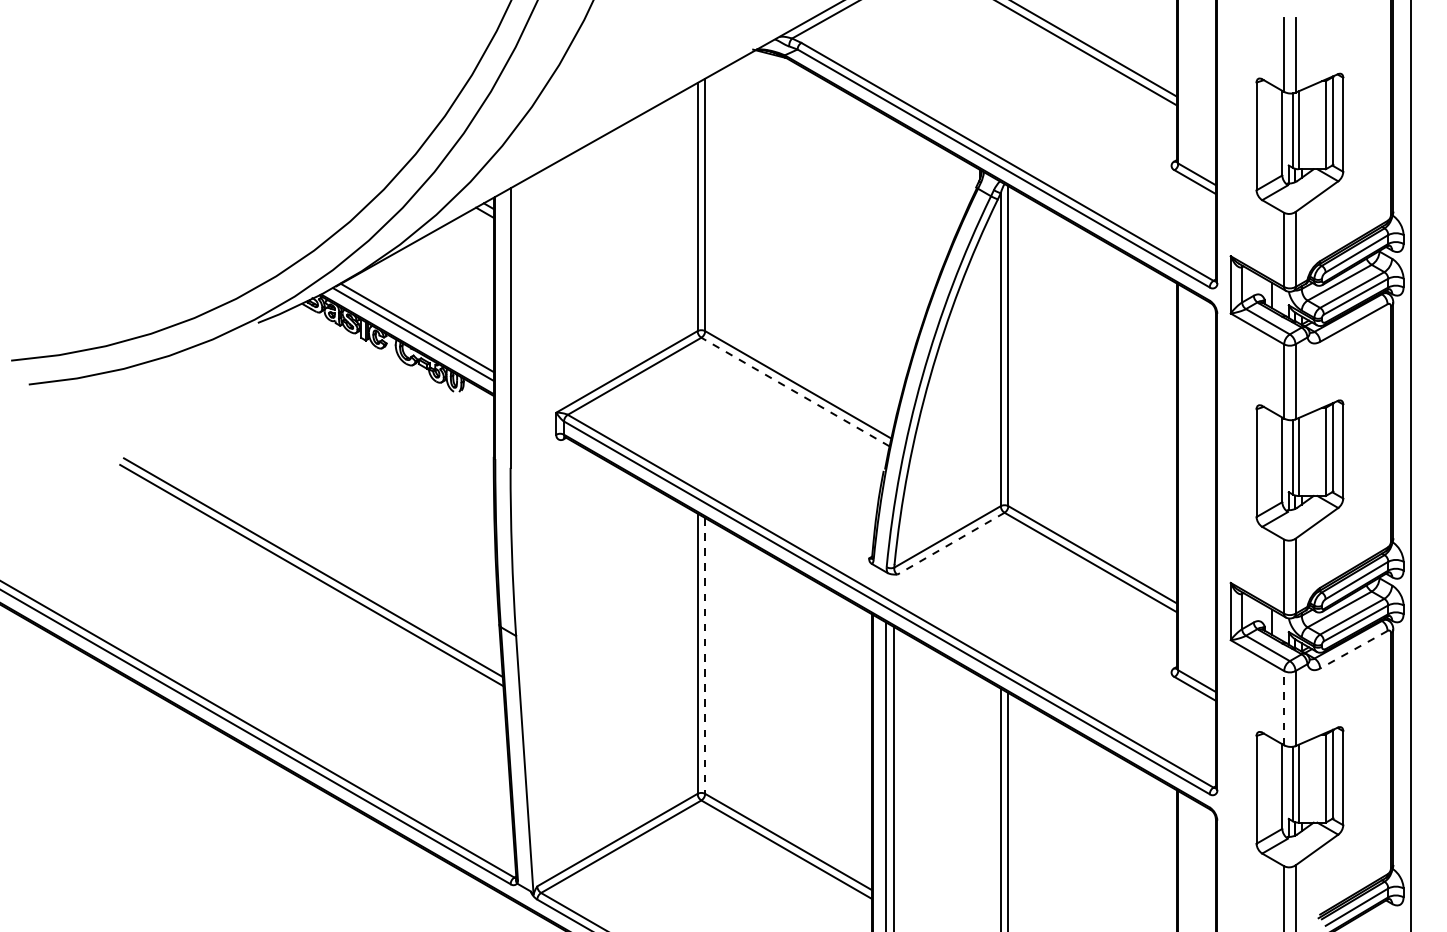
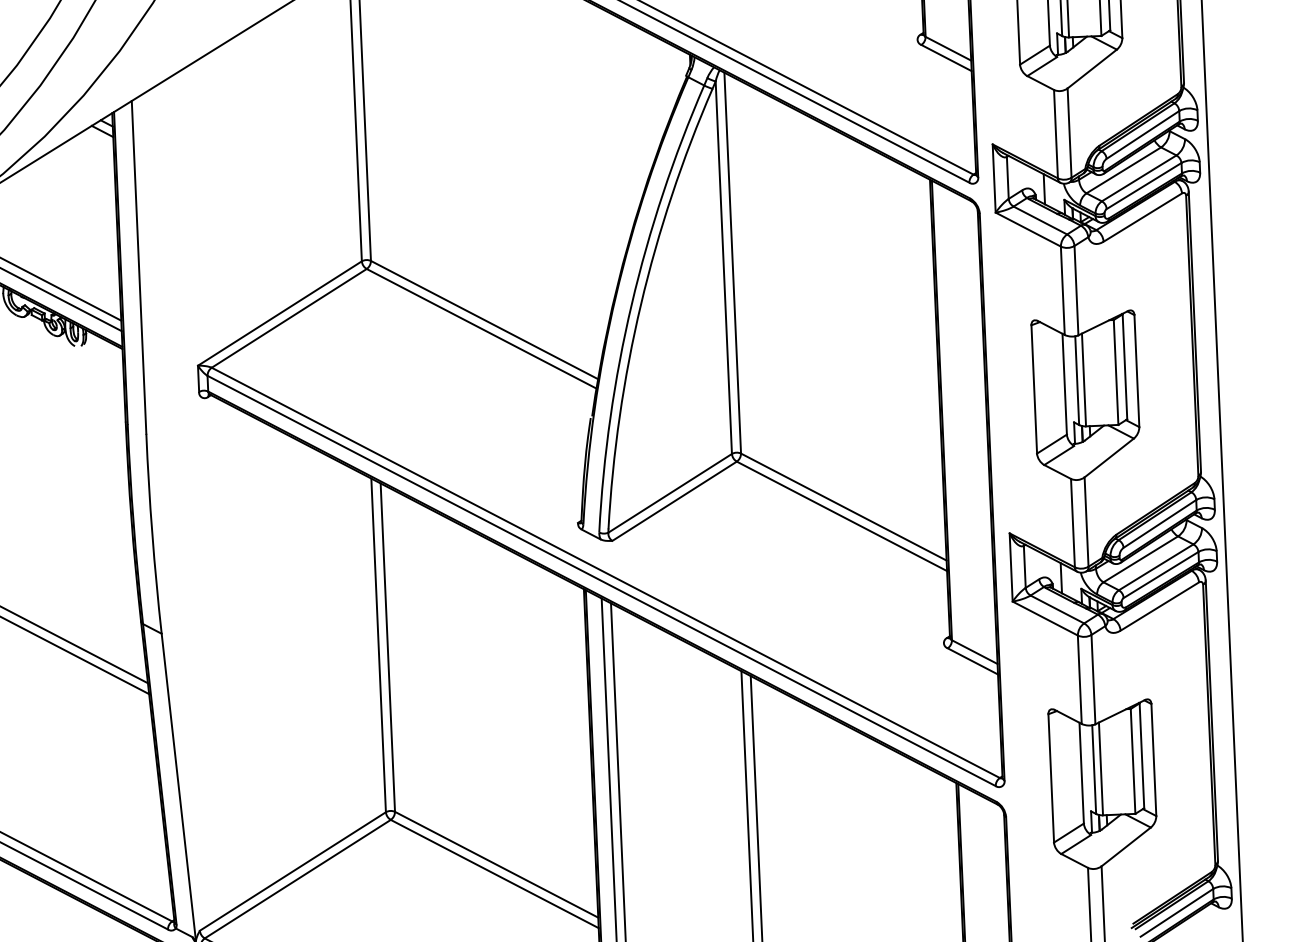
line: (795, 392) -> (481, 329), dashed -> solid
line: (951, 543) -> (675, 500), dashed -> solid
line: (1353, 649) -> (1159, 606), dashed -> solid
line: (705, 655) -> (388, 647), dashed -> solid
line: (1284, 707) -> (1080, 678), dashed -> solid

